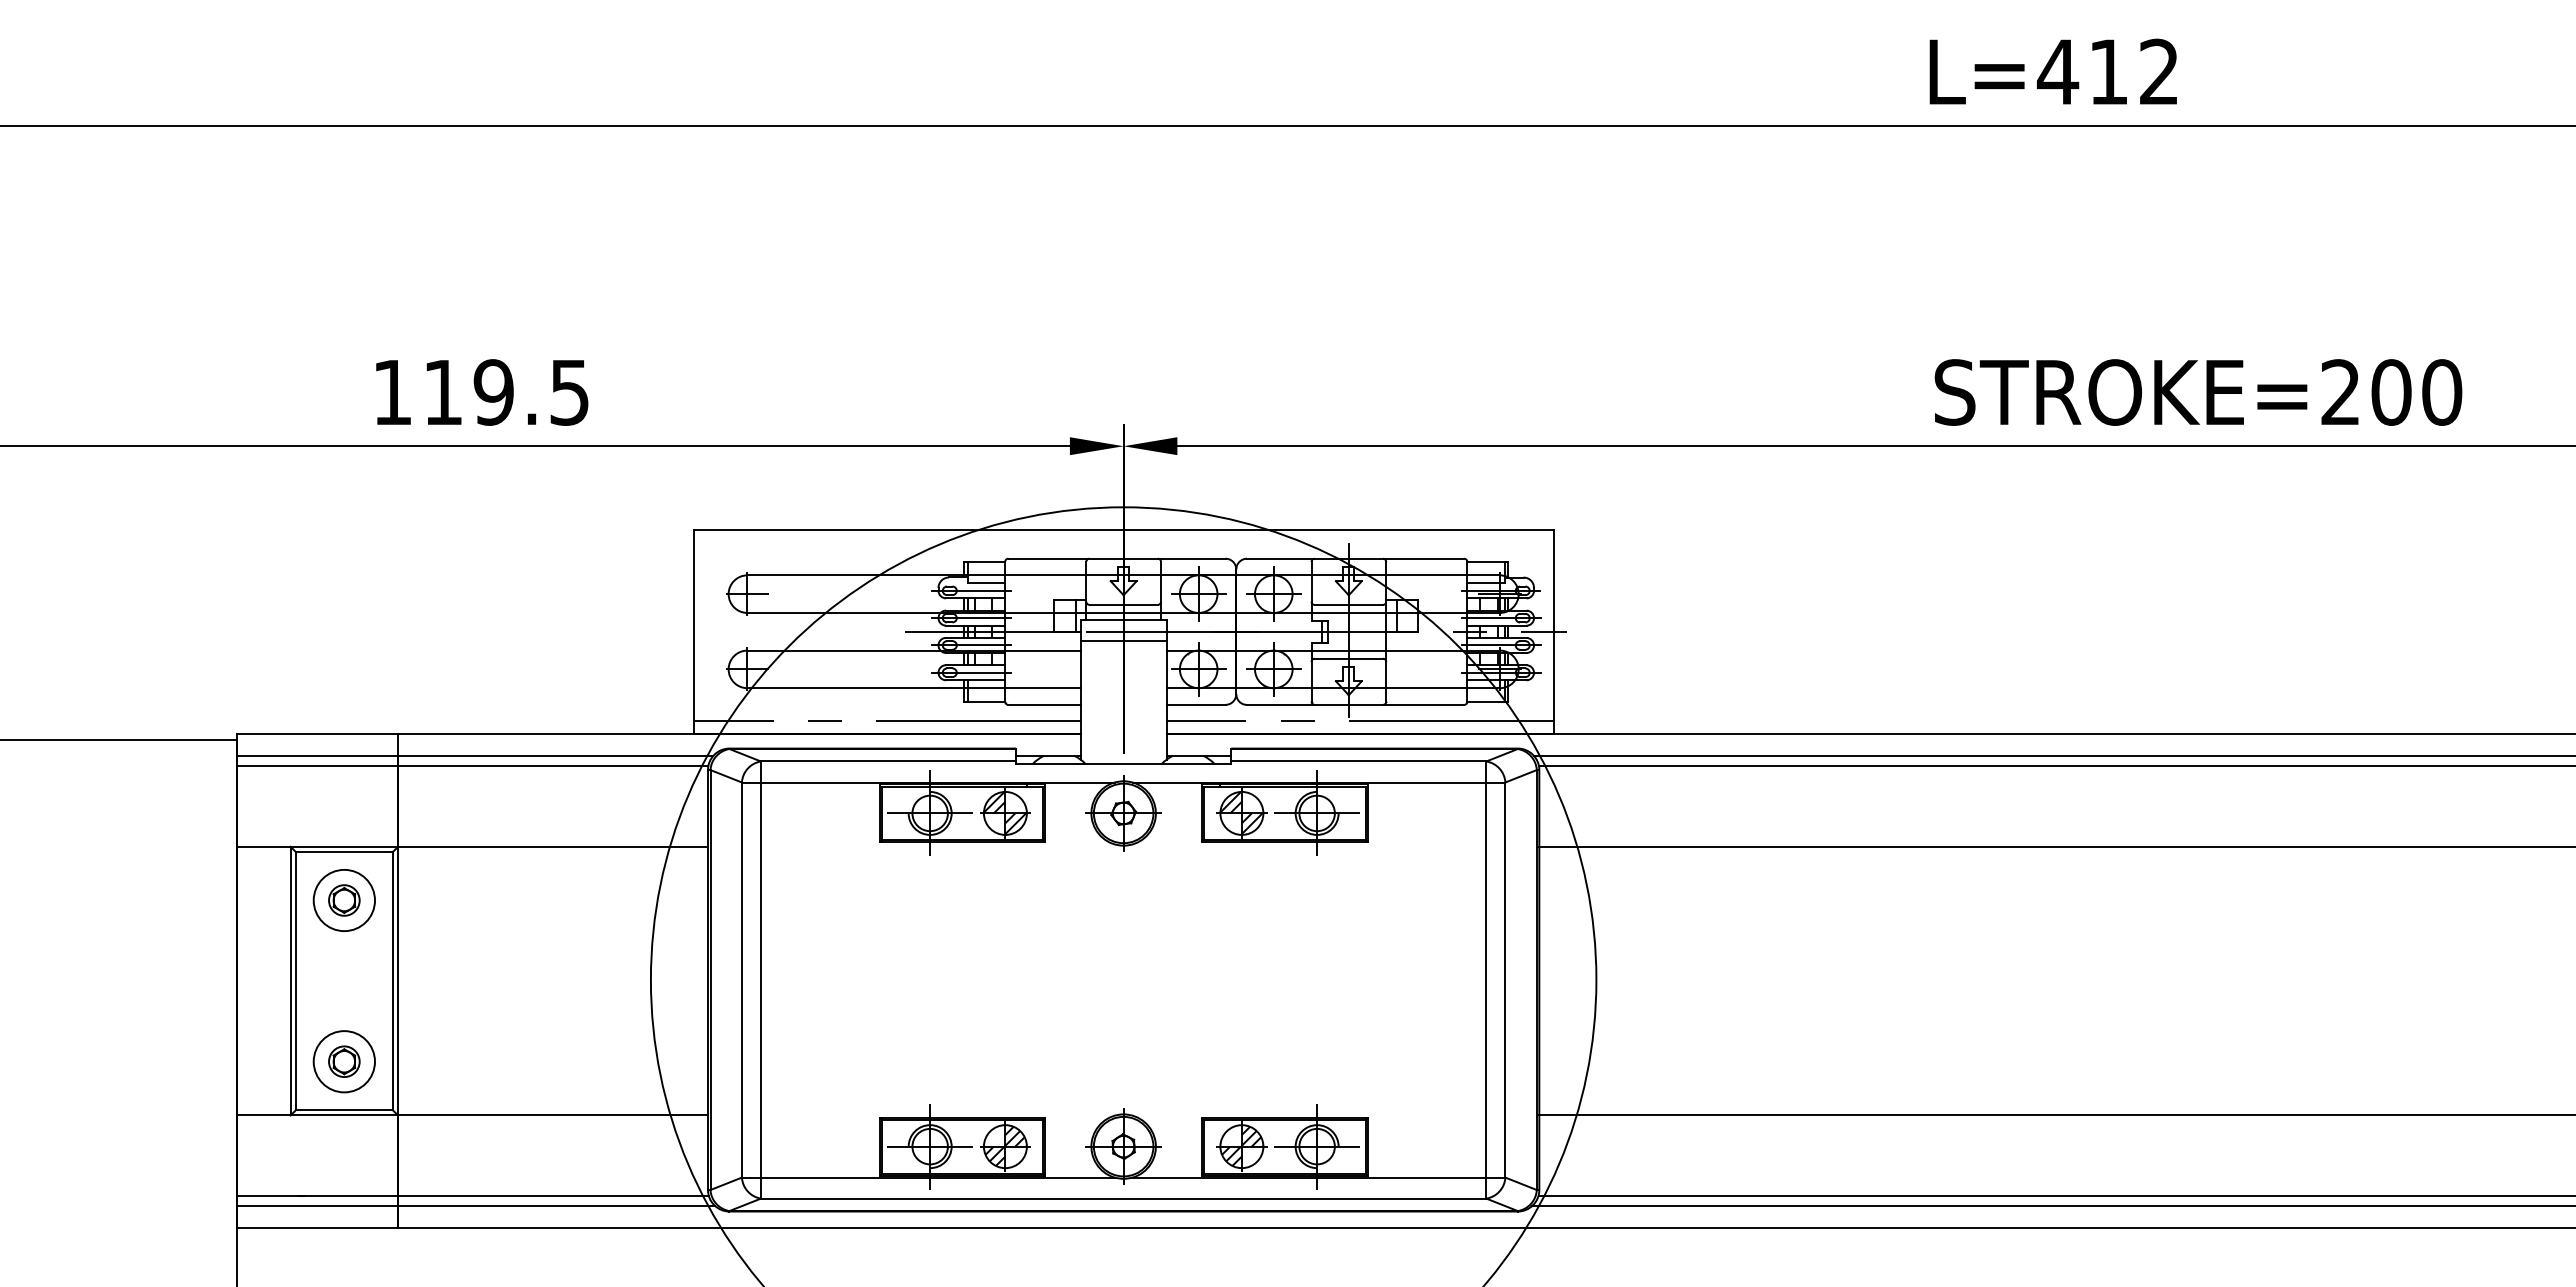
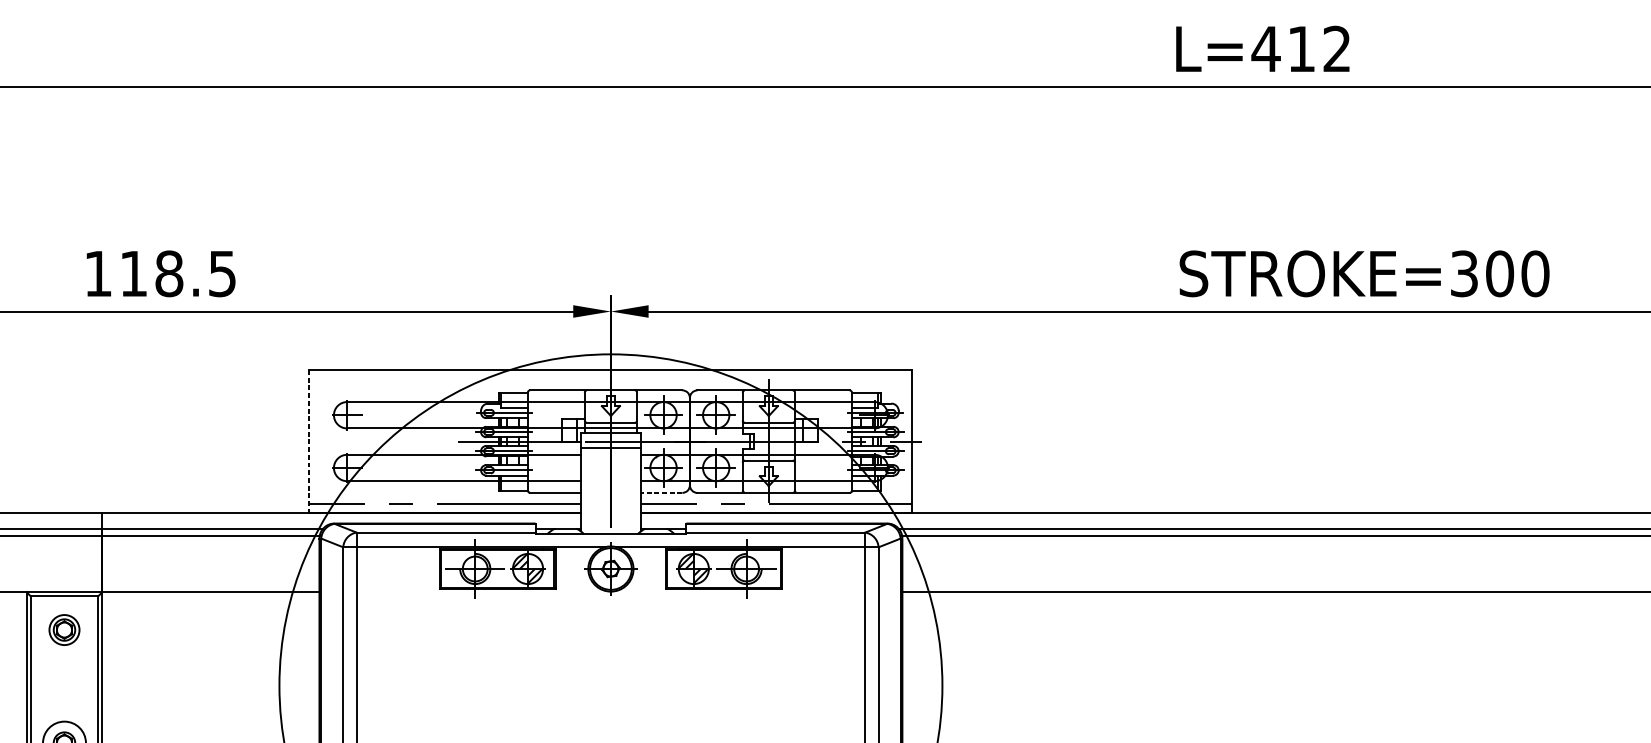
text: (493, 392) -> (169, 273), 119.5 -> 118.5
text: (2340, 392) -> (1464, 273), STROKE=200 -> STROKE=300
line: (693, 632) -> (309, 442), solid -> dashed
line: (1195, 704) -> (661, 492), solid -> dashed
circle: (344, 900) -> (64, 630), size x0.7

